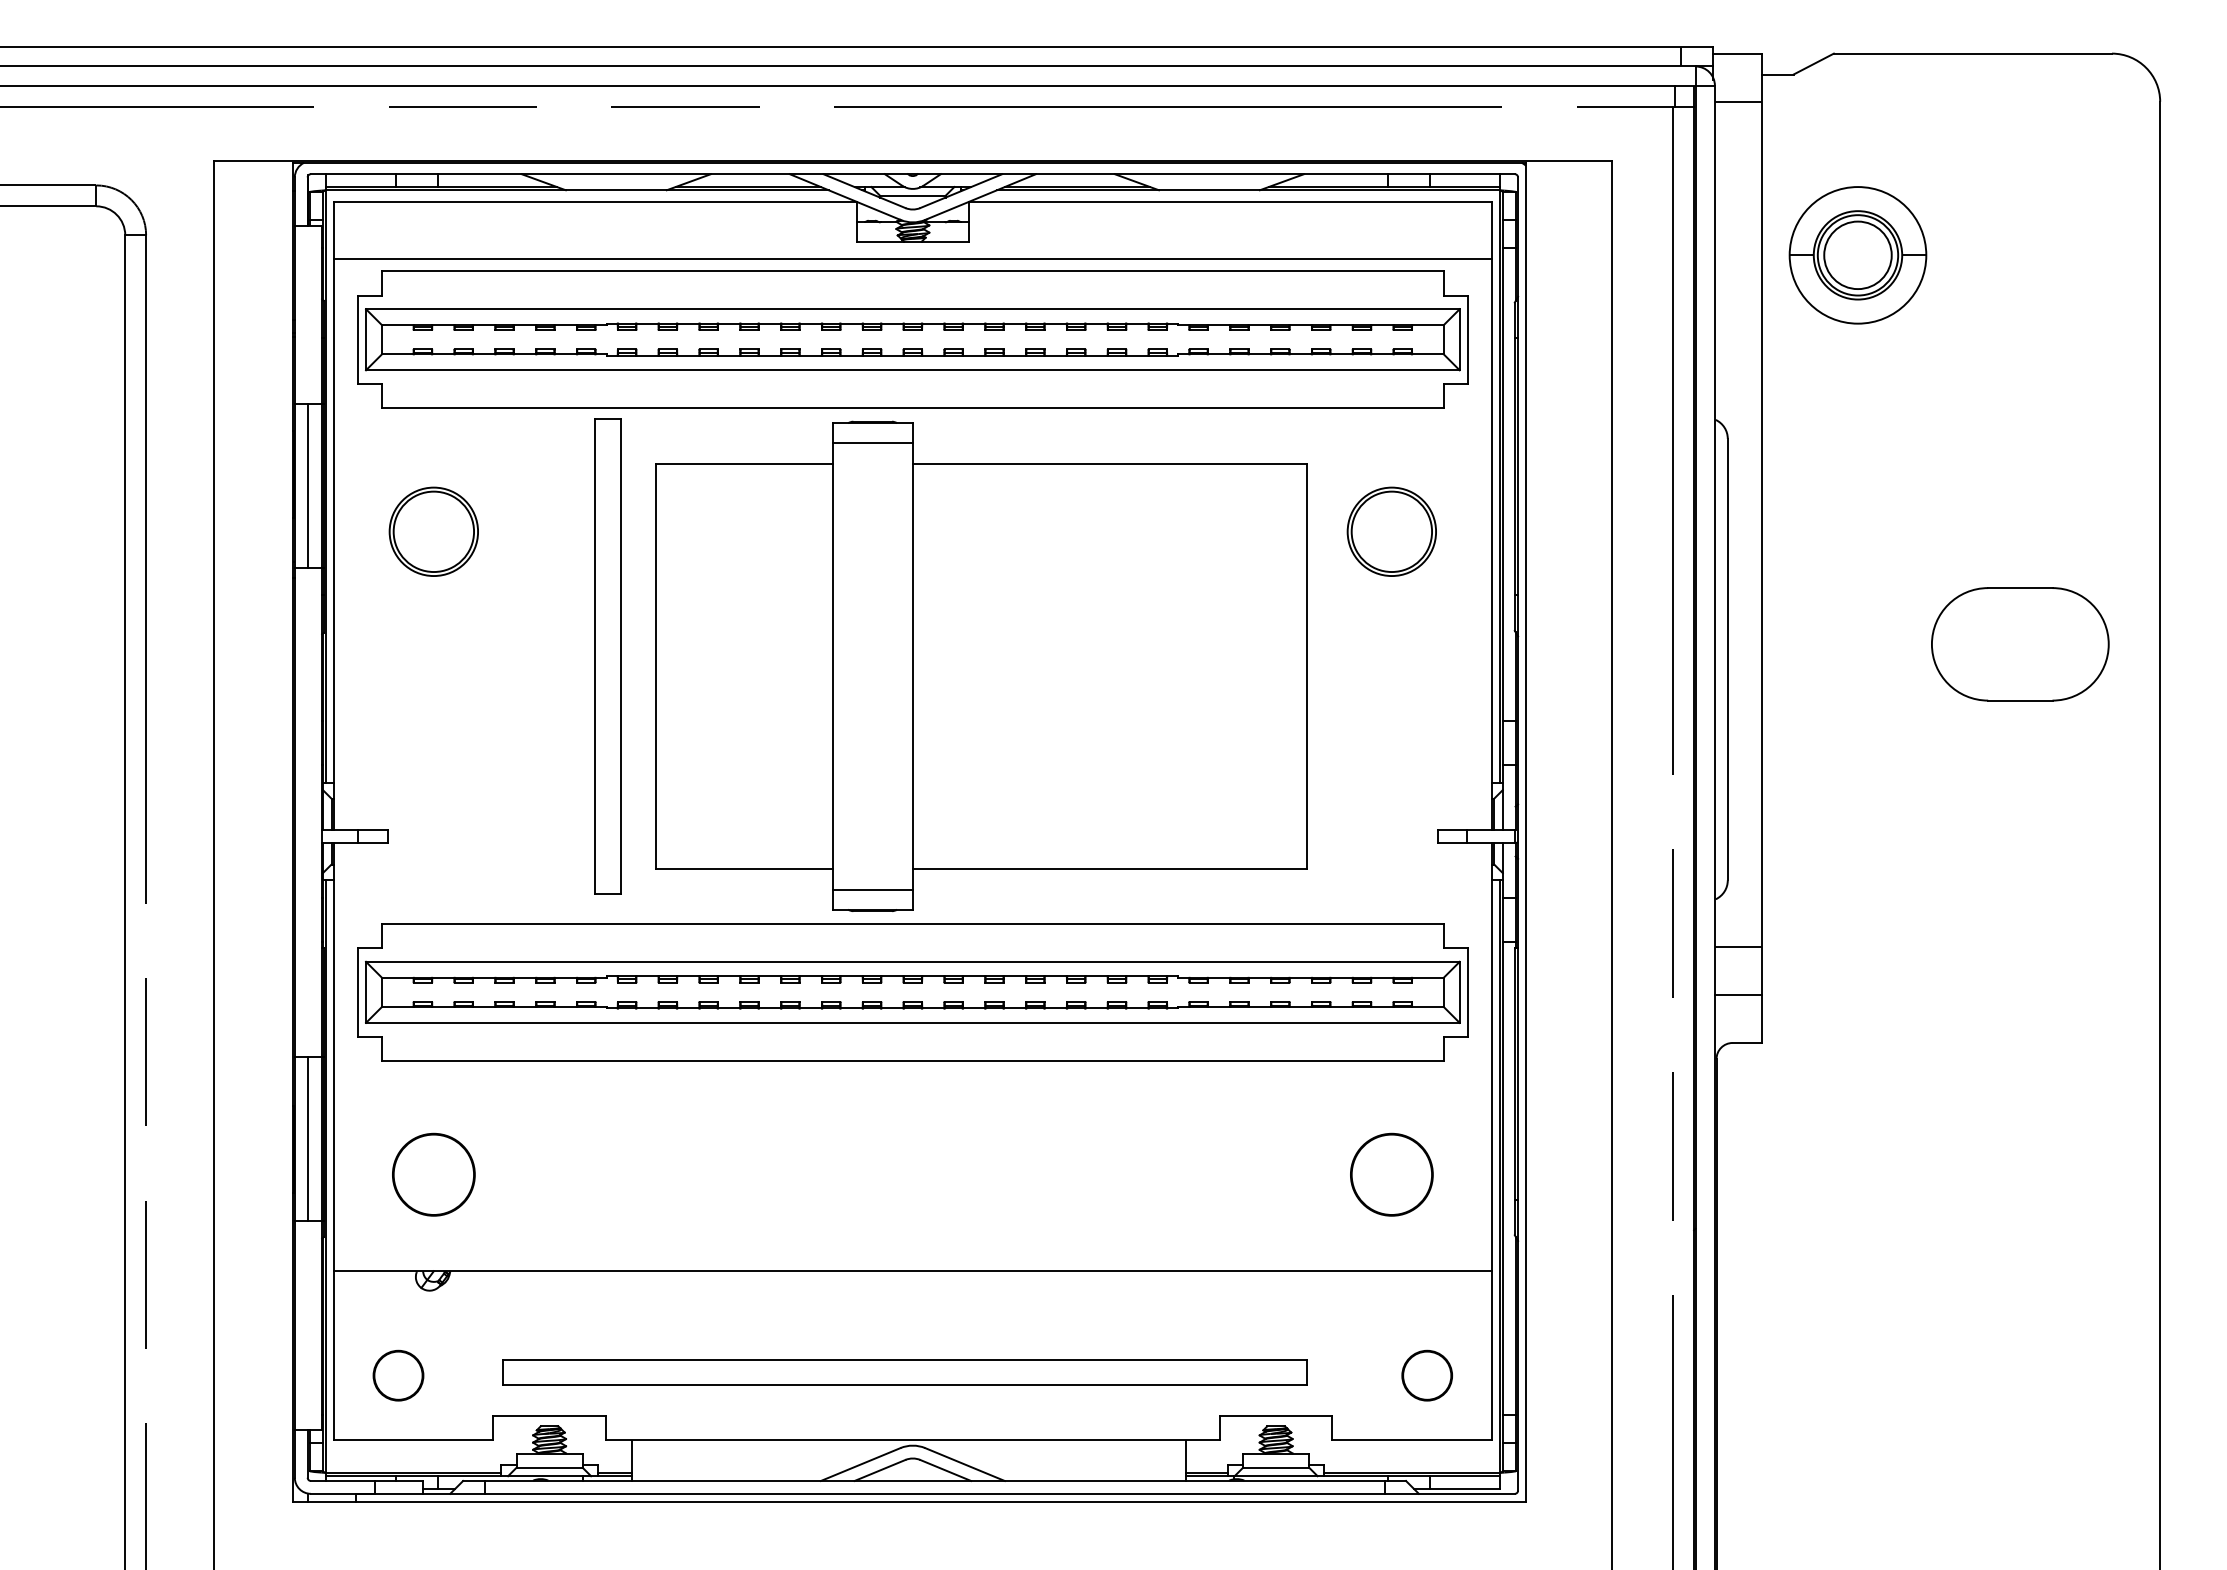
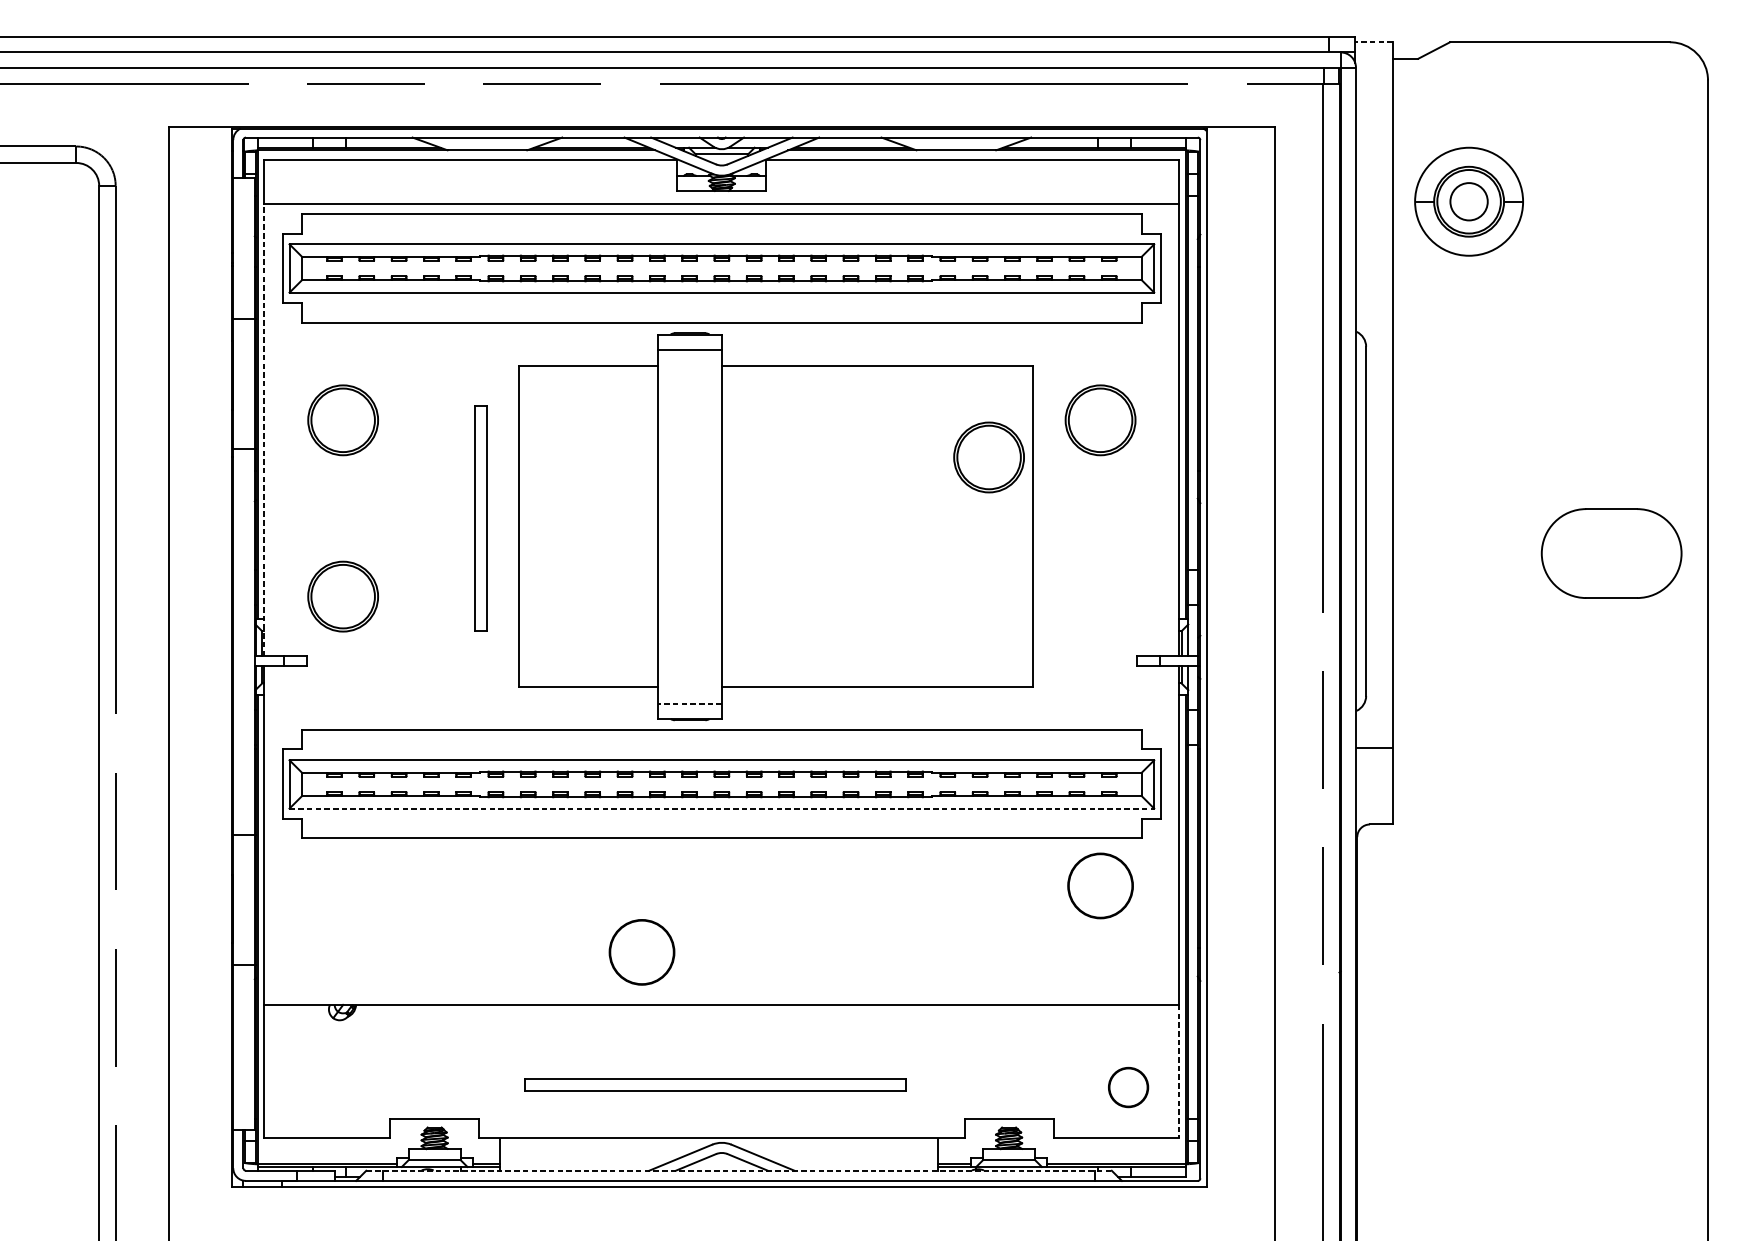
line: (1736, 53) -> (1373, 42), solid -> dashed
line: (1737, 101) -> (1373, 80), removed
circle: (1857, 255) -> (1468, 201), size x0.7
line: (307, 486) -> (243, 384), removed
line: (334, 544) -> (264, 430), solid -> dashed
part: (1250, 578) -> (988, 457), added
part: (2020, 644) -> (1611, 553), moved
part: (607, 656) -> (480, 518), size x0.6
part: (433, 754) -> (342, 596), added
line: (872, 890) -> (689, 703), solid -> dashed
line: (1737, 994) -> (1373, 786), removed
line: (912, 1022) -> (721, 808), solid -> dashed
line: (307, 1138) -> (243, 899), removed
part: (433, 1174) -> (641, 952), moved
part: (1391, 1174) -> (1100, 885), moved
line: (1491, 1356) -> (1179, 1072), solid -> dashed
part: (904, 1372) -> (715, 1084), size x0.6
part: (398, 1375) -> (315, 1087), removed
line: (935, 1481) -> (739, 1171), solid -> dashed

